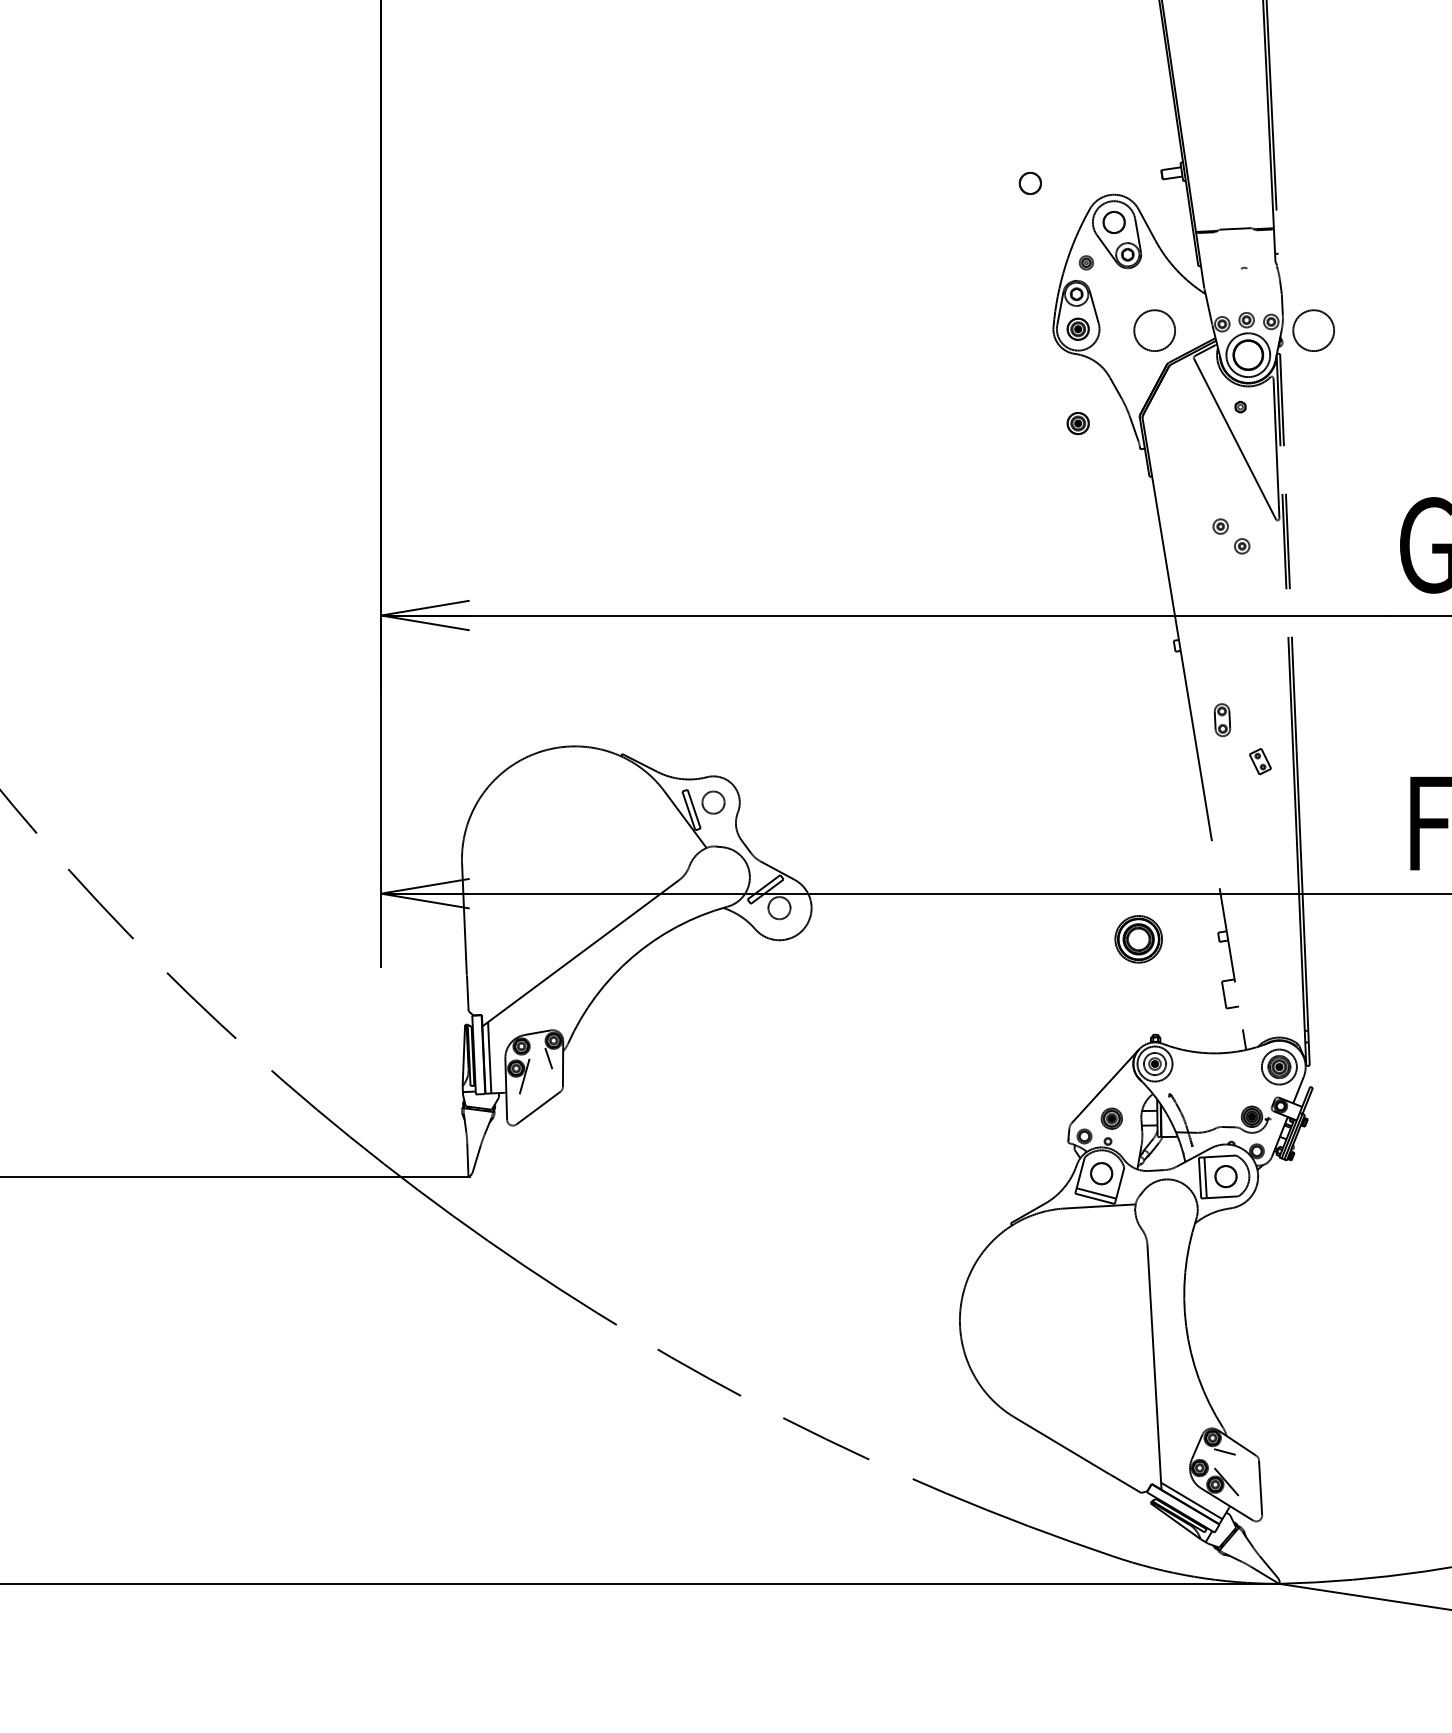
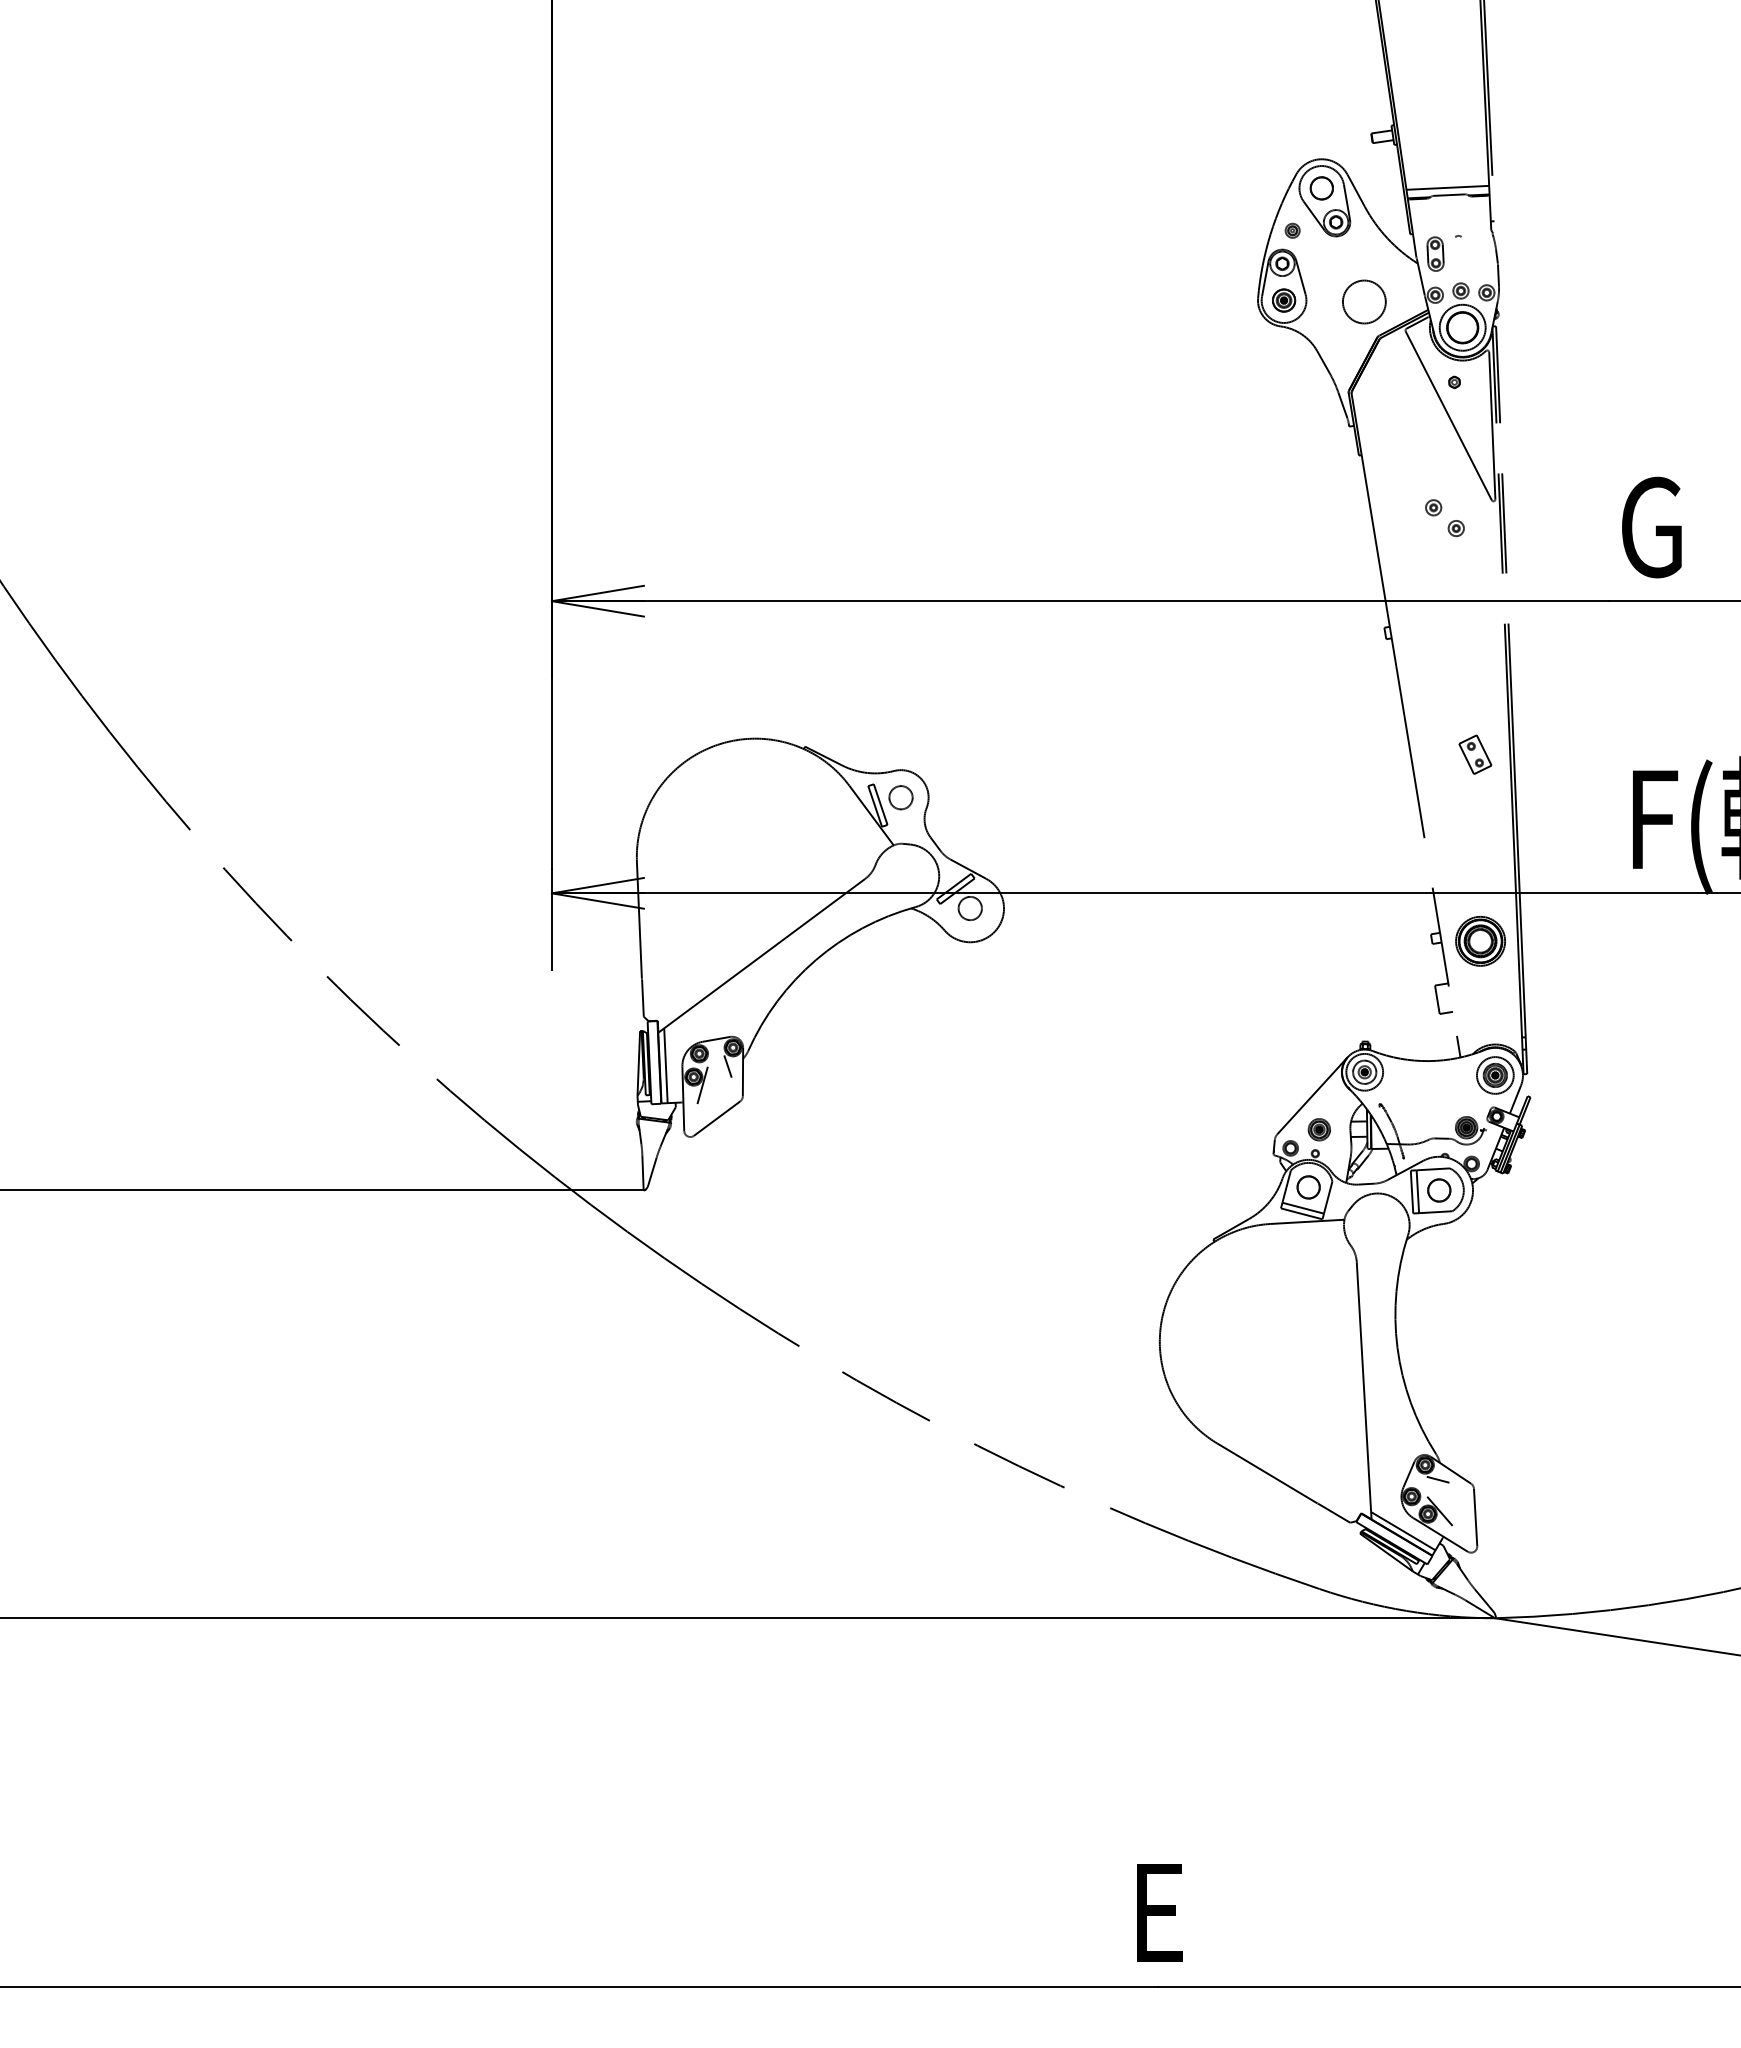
circle: (1030, 183) -> (1233, 147), removed
line: (1233, 221) -> (1447, 187), added
circle: (1313, 330) -> (1531, 301), removed
part: (1078, 423) -> (1284, 399), removed
part: (1222, 719) -> (1435, 253), moved
part: (1260, 761) -> (1475, 754), size x1.43
part: (1138, 938) -> (1480, 940), moved

